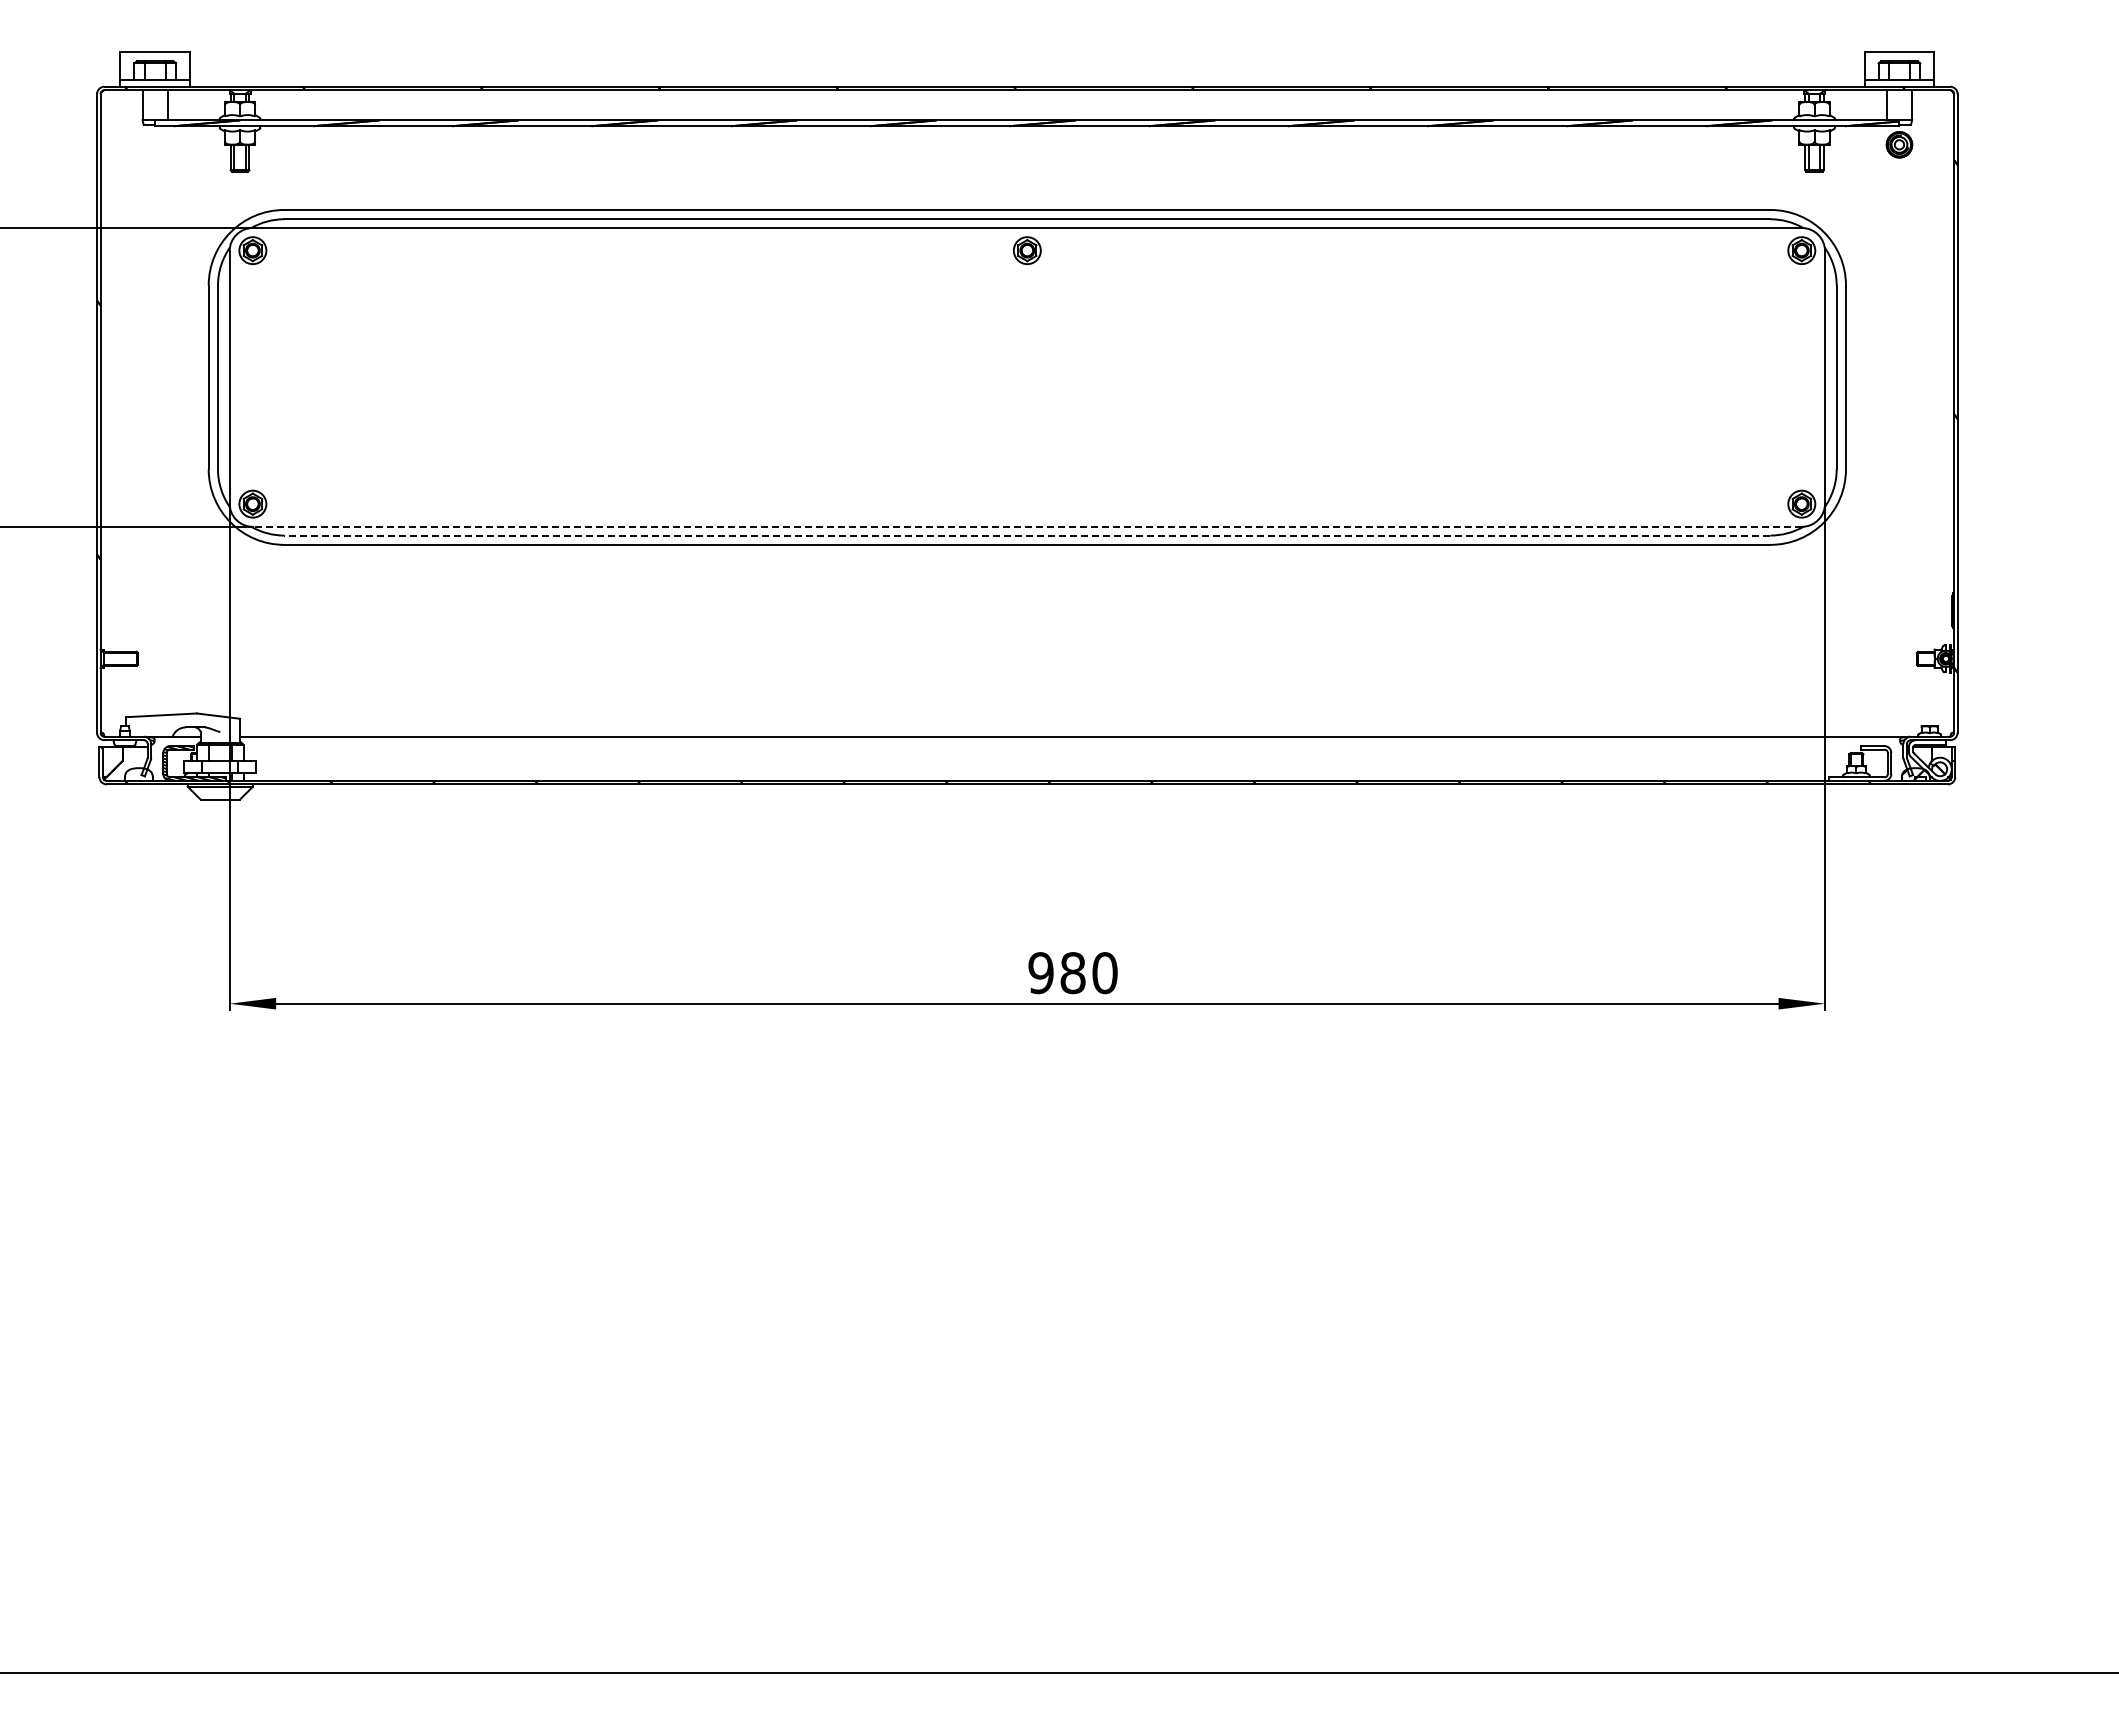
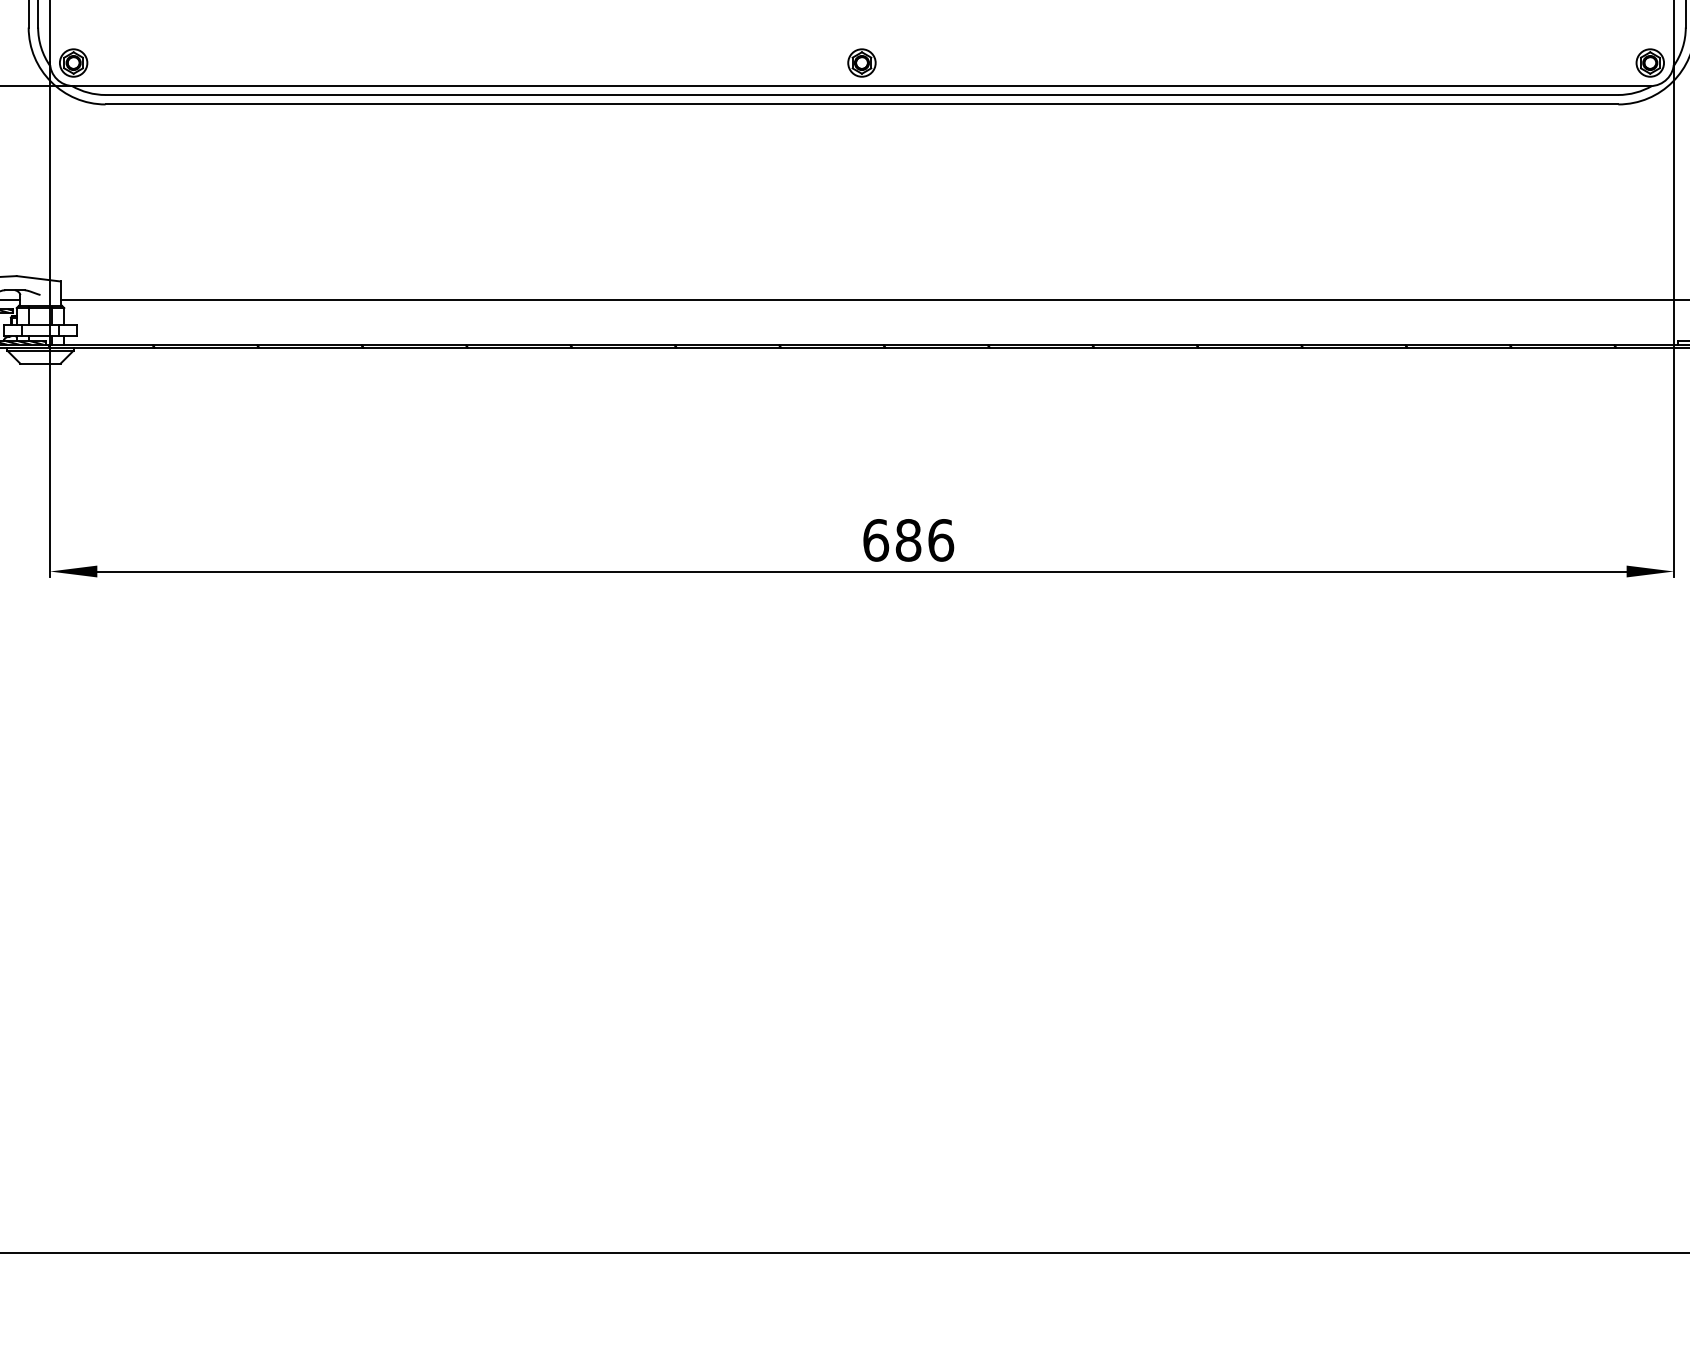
part: (1027, 503) -> (862, 62), added
line: (1026, 526) -> (861, 85), dashed -> solid
line: (1026, 535) -> (861, 94), dashed -> solid
text: (1072, 973) -> (907, 540), 980 -> 686

